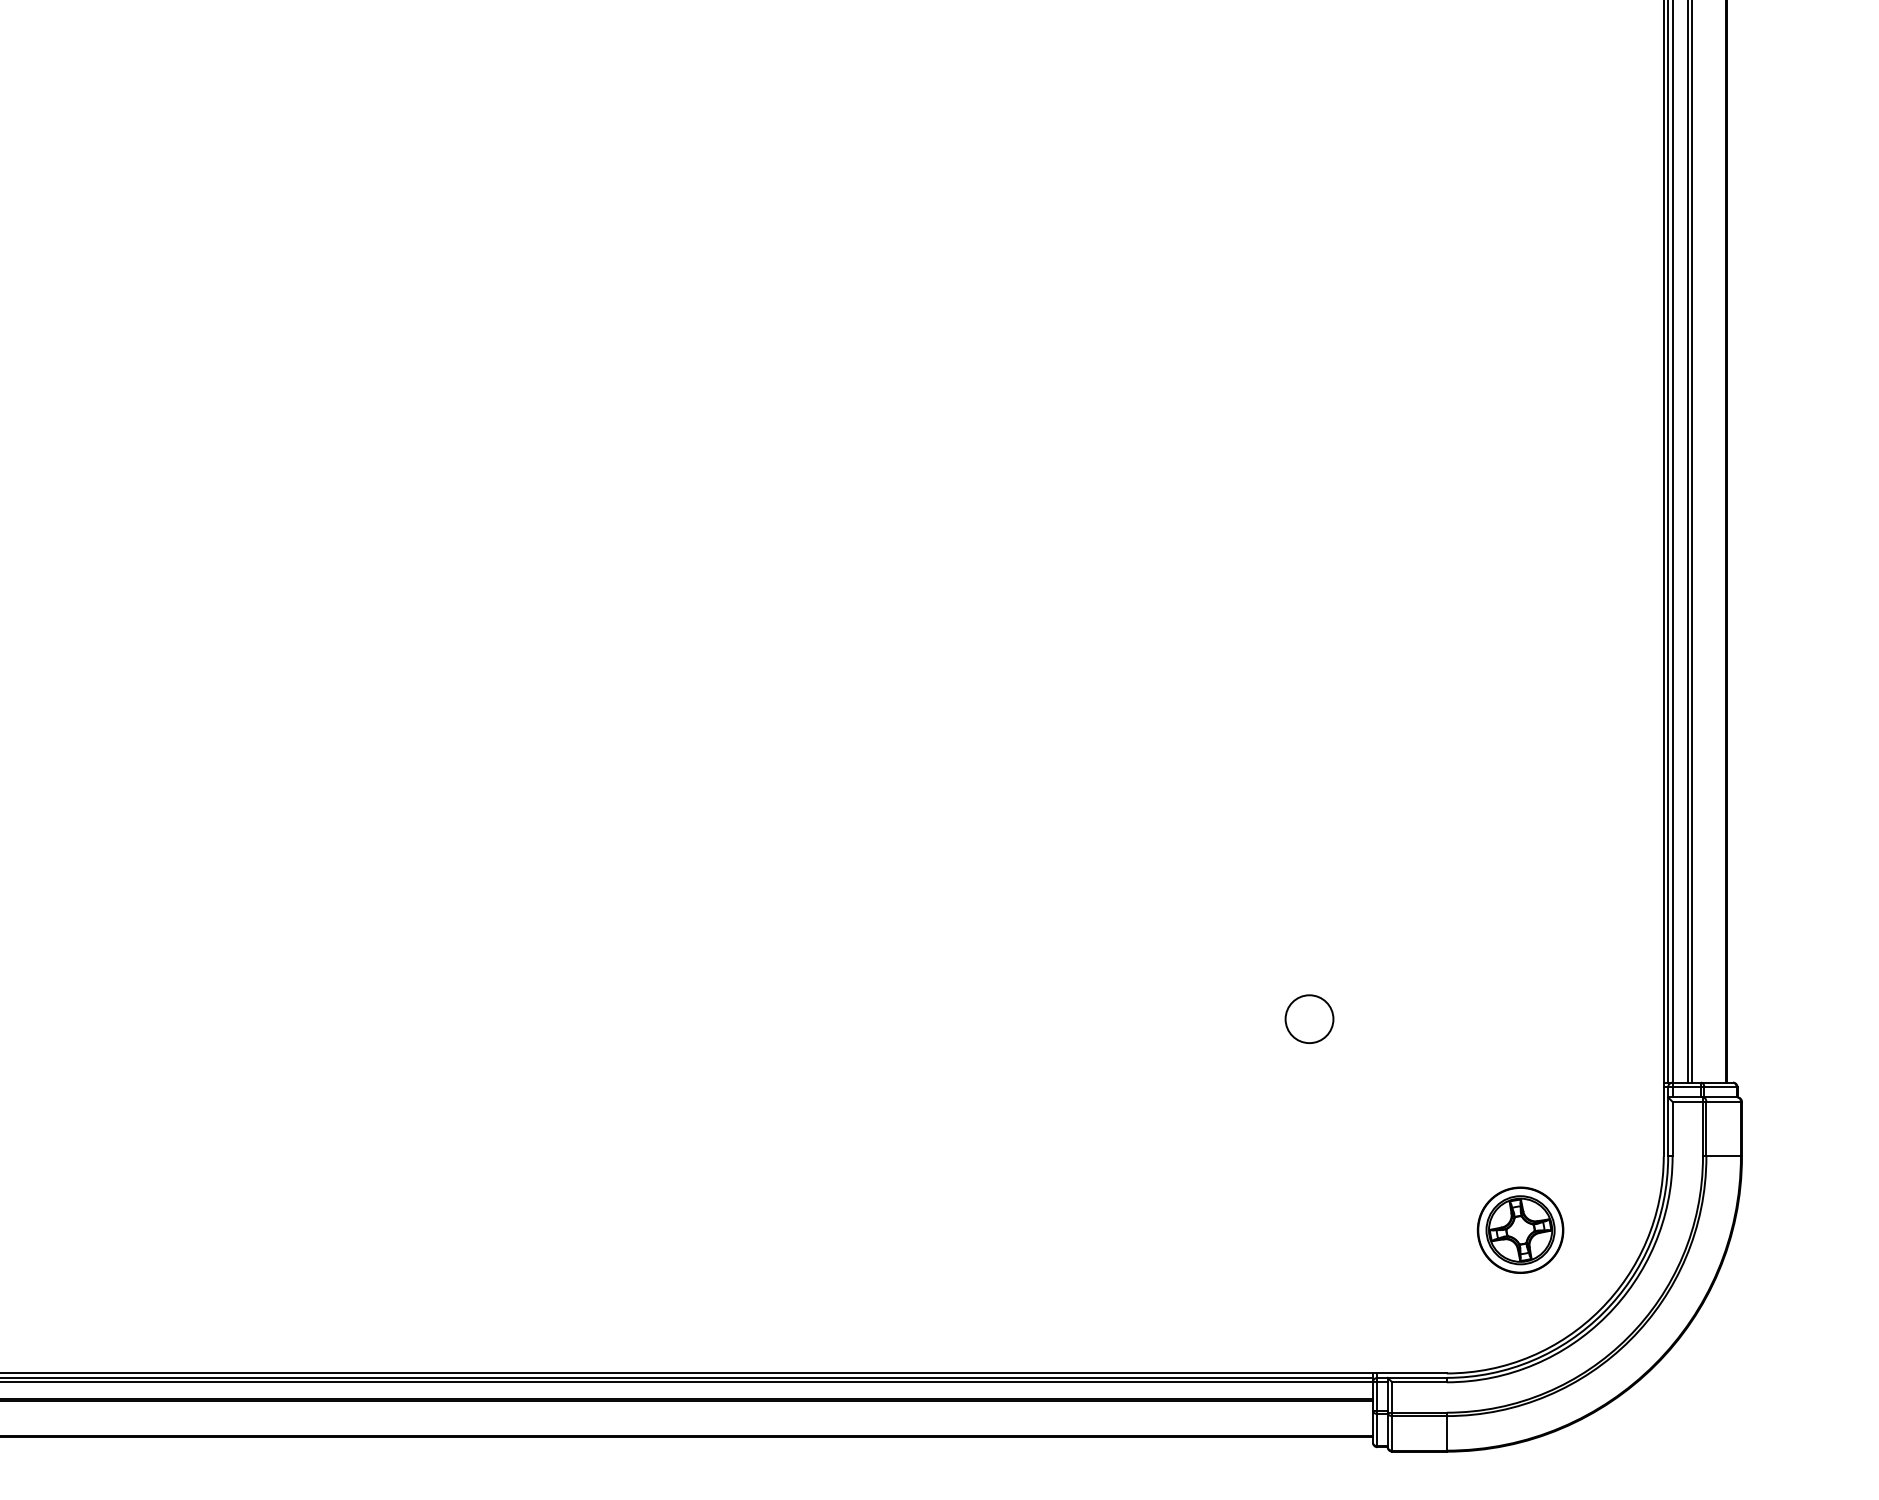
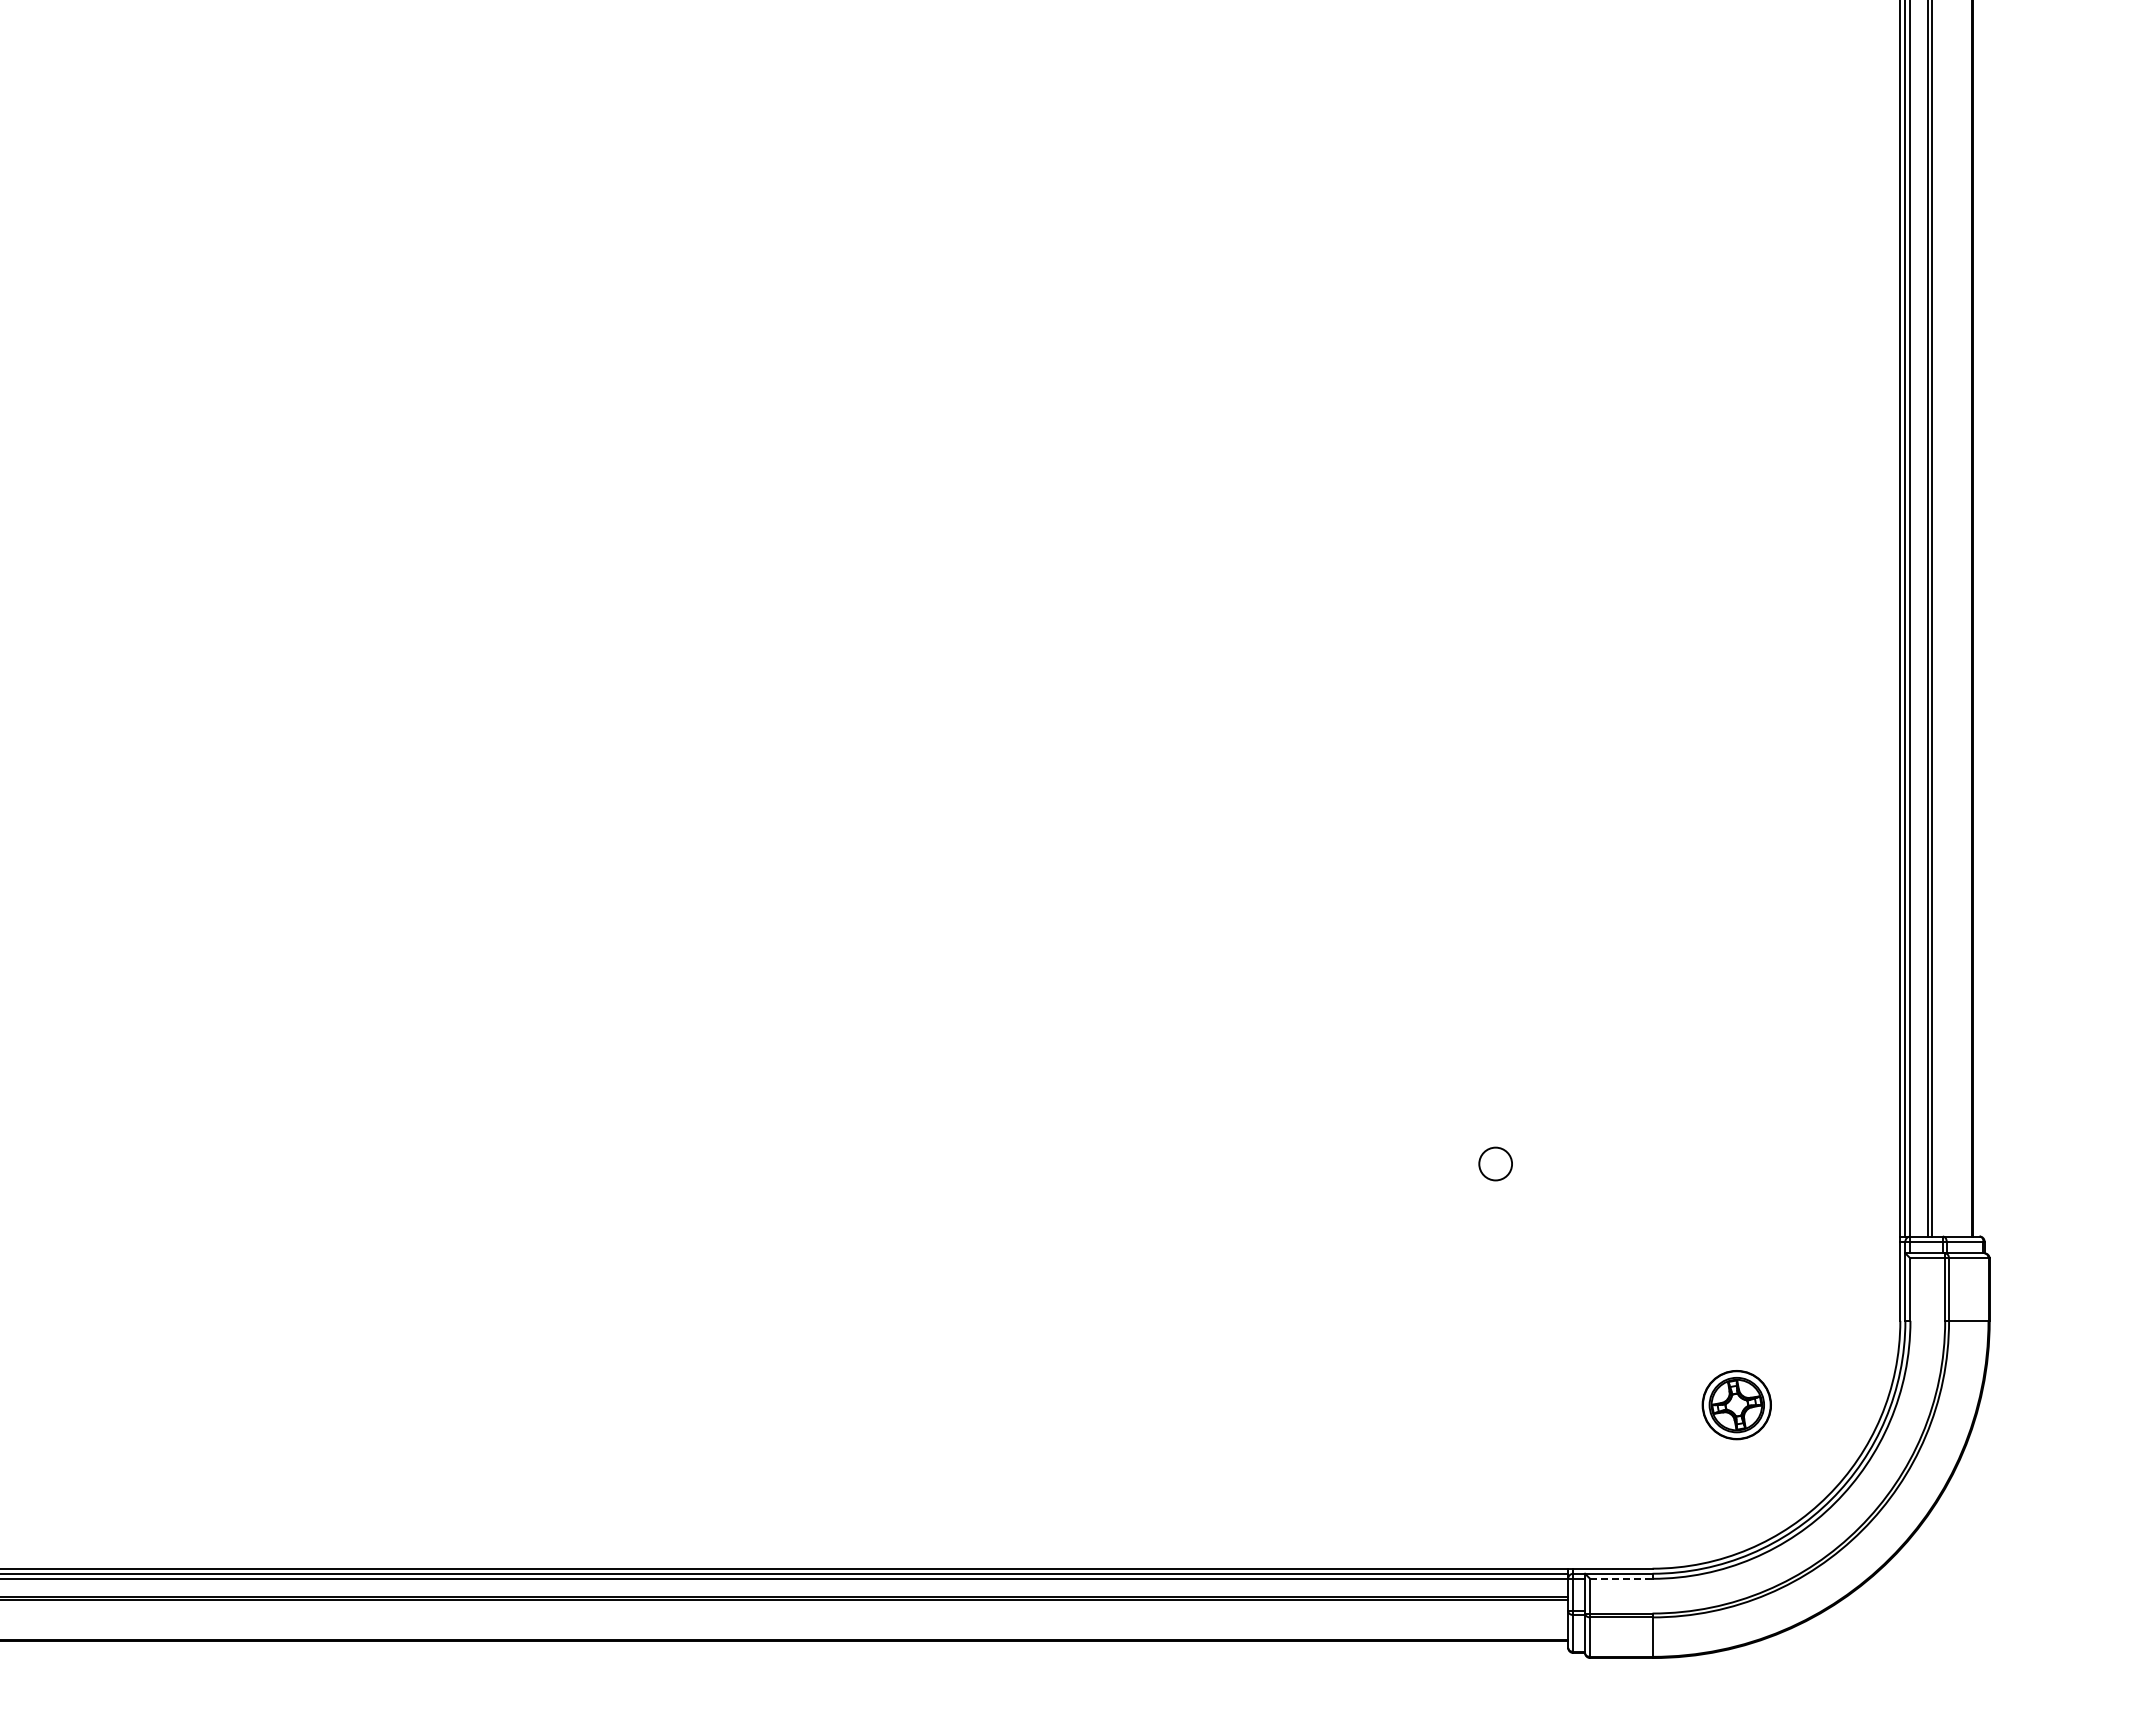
circle: (1309, 1018) -> (1495, 1163), size x0.6
part: (1520, 1229) -> (1736, 1404), size x0.7
line: (1419, 1382) -> (1621, 1578), solid -> dashed

